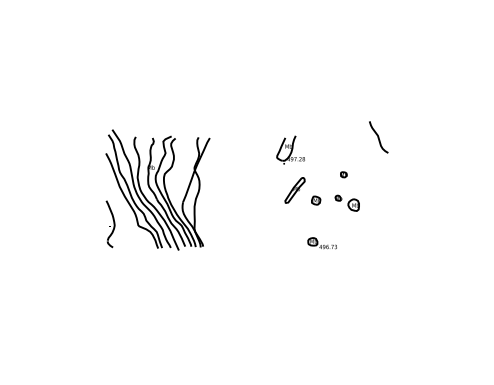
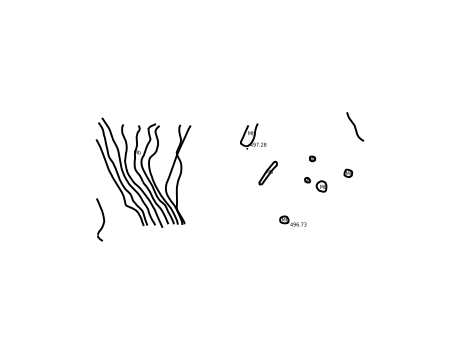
curve: (379, 136) -> (355, 126), moved
part: (291, 150) -> (253, 136), moved
part: (316, 199) -> (348, 172), moved
part: (110, 223) -> (100, 219), moved

